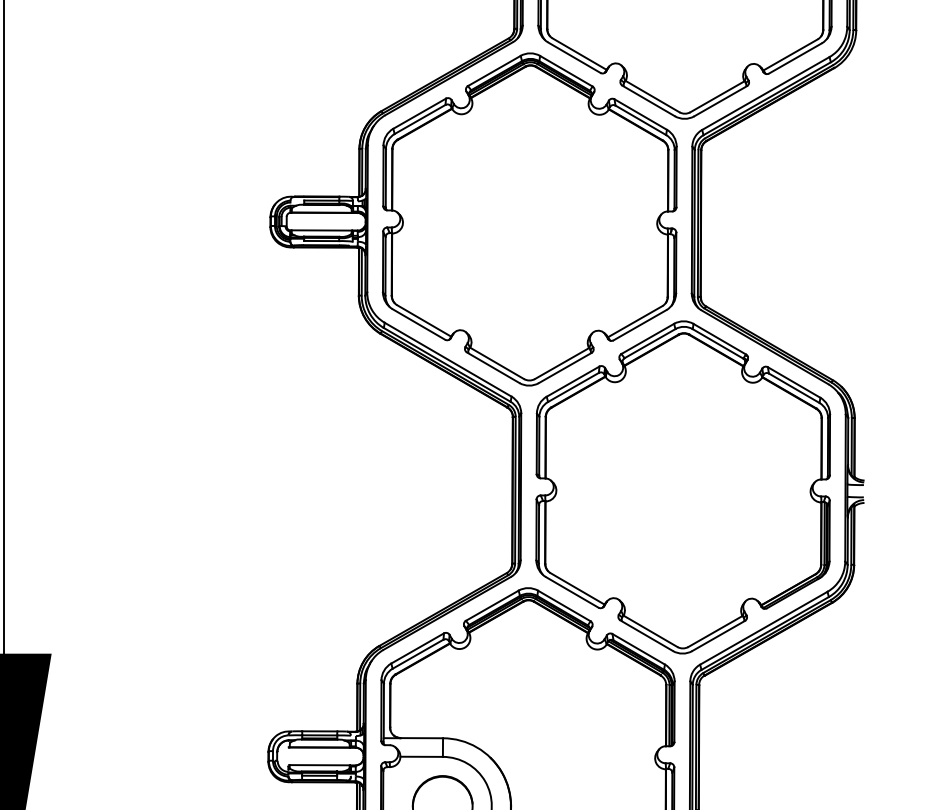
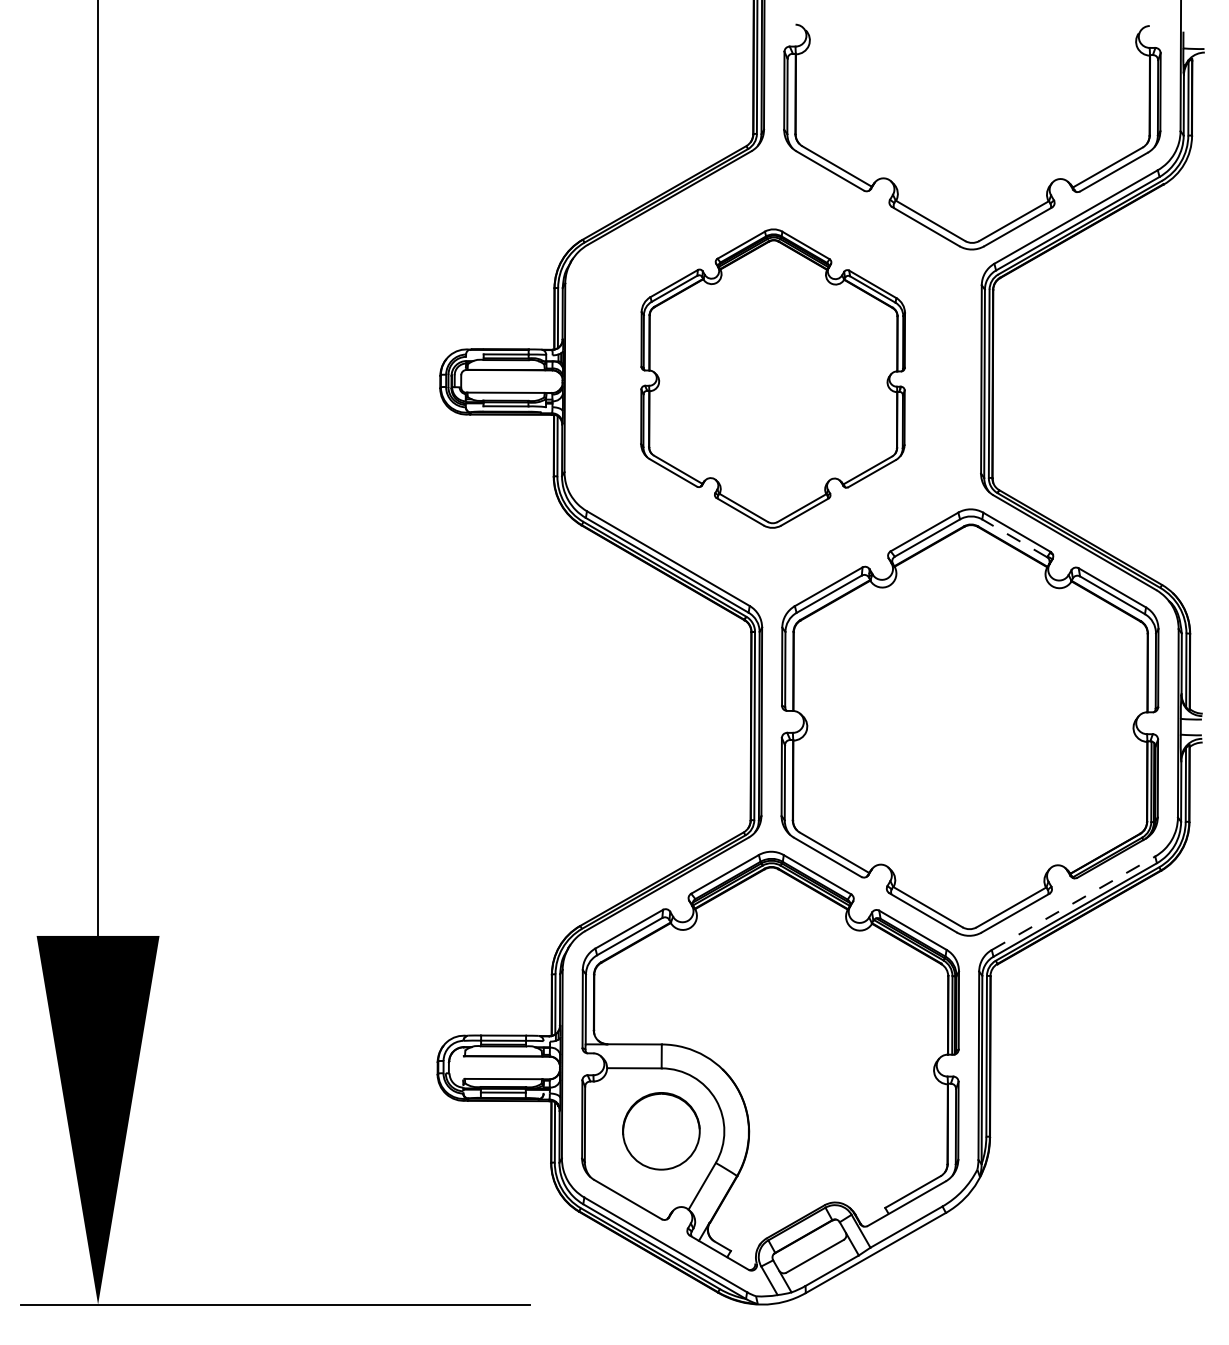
part: (529, 219) -> (772, 378), size x0.7
line: (717, 344) -> (1014, 538), solid -> dashed
line: (763, 628) -> (1073, 903), solid -> dashed

